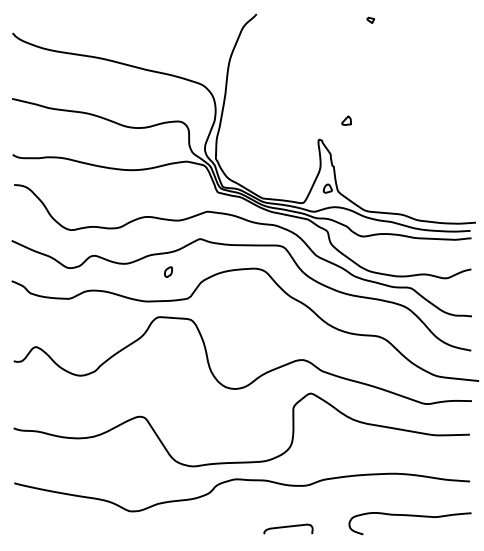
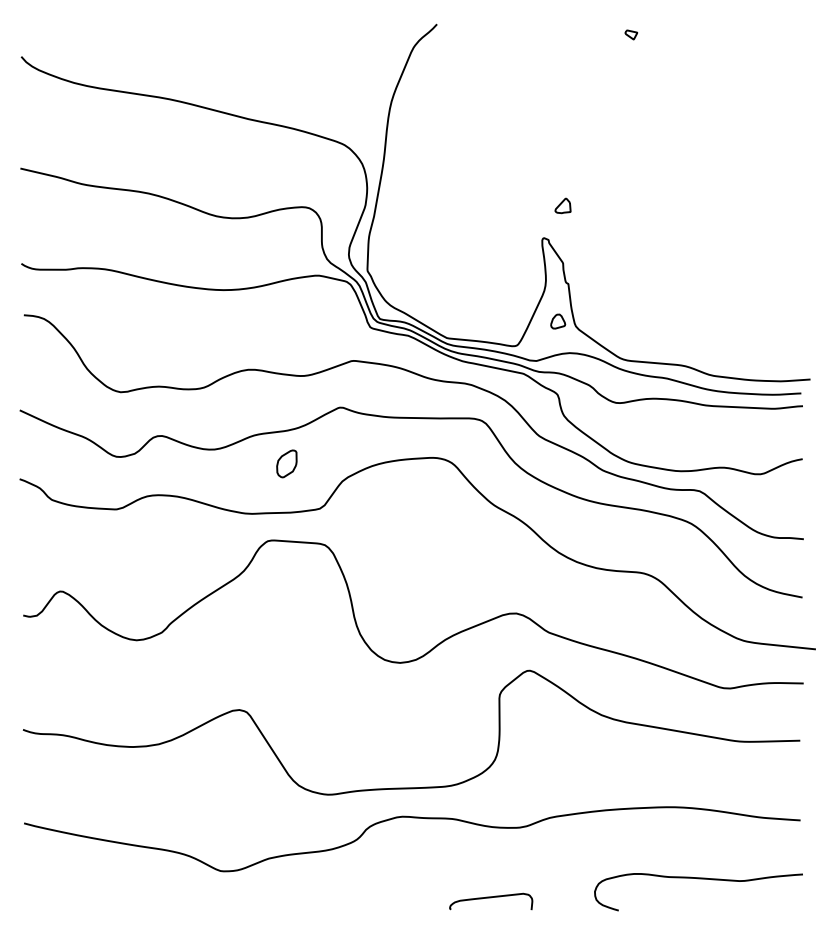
part: (346, 120) -> (562, 205), moved
part: (168, 271) -> (286, 462), size x1.6

